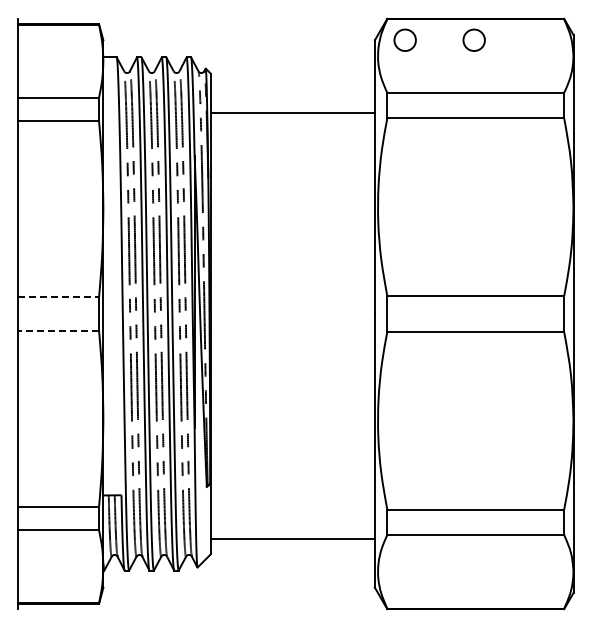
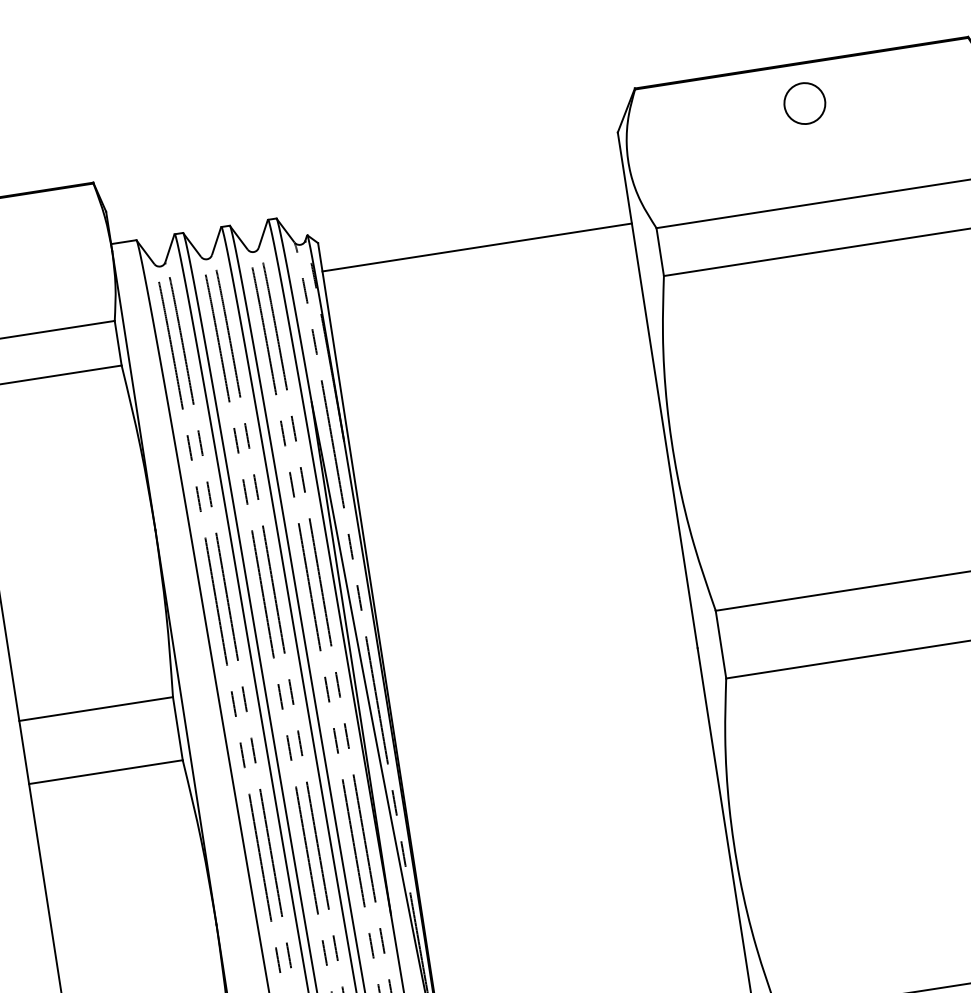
circle: (404, 39) -> (673, 122), removed
line: (292, 112) -> (476, 247), moved
line: (58, 297) -> (96, 709), dashed -> solid
line: (58, 330) -> (106, 771), dashed -> solid

